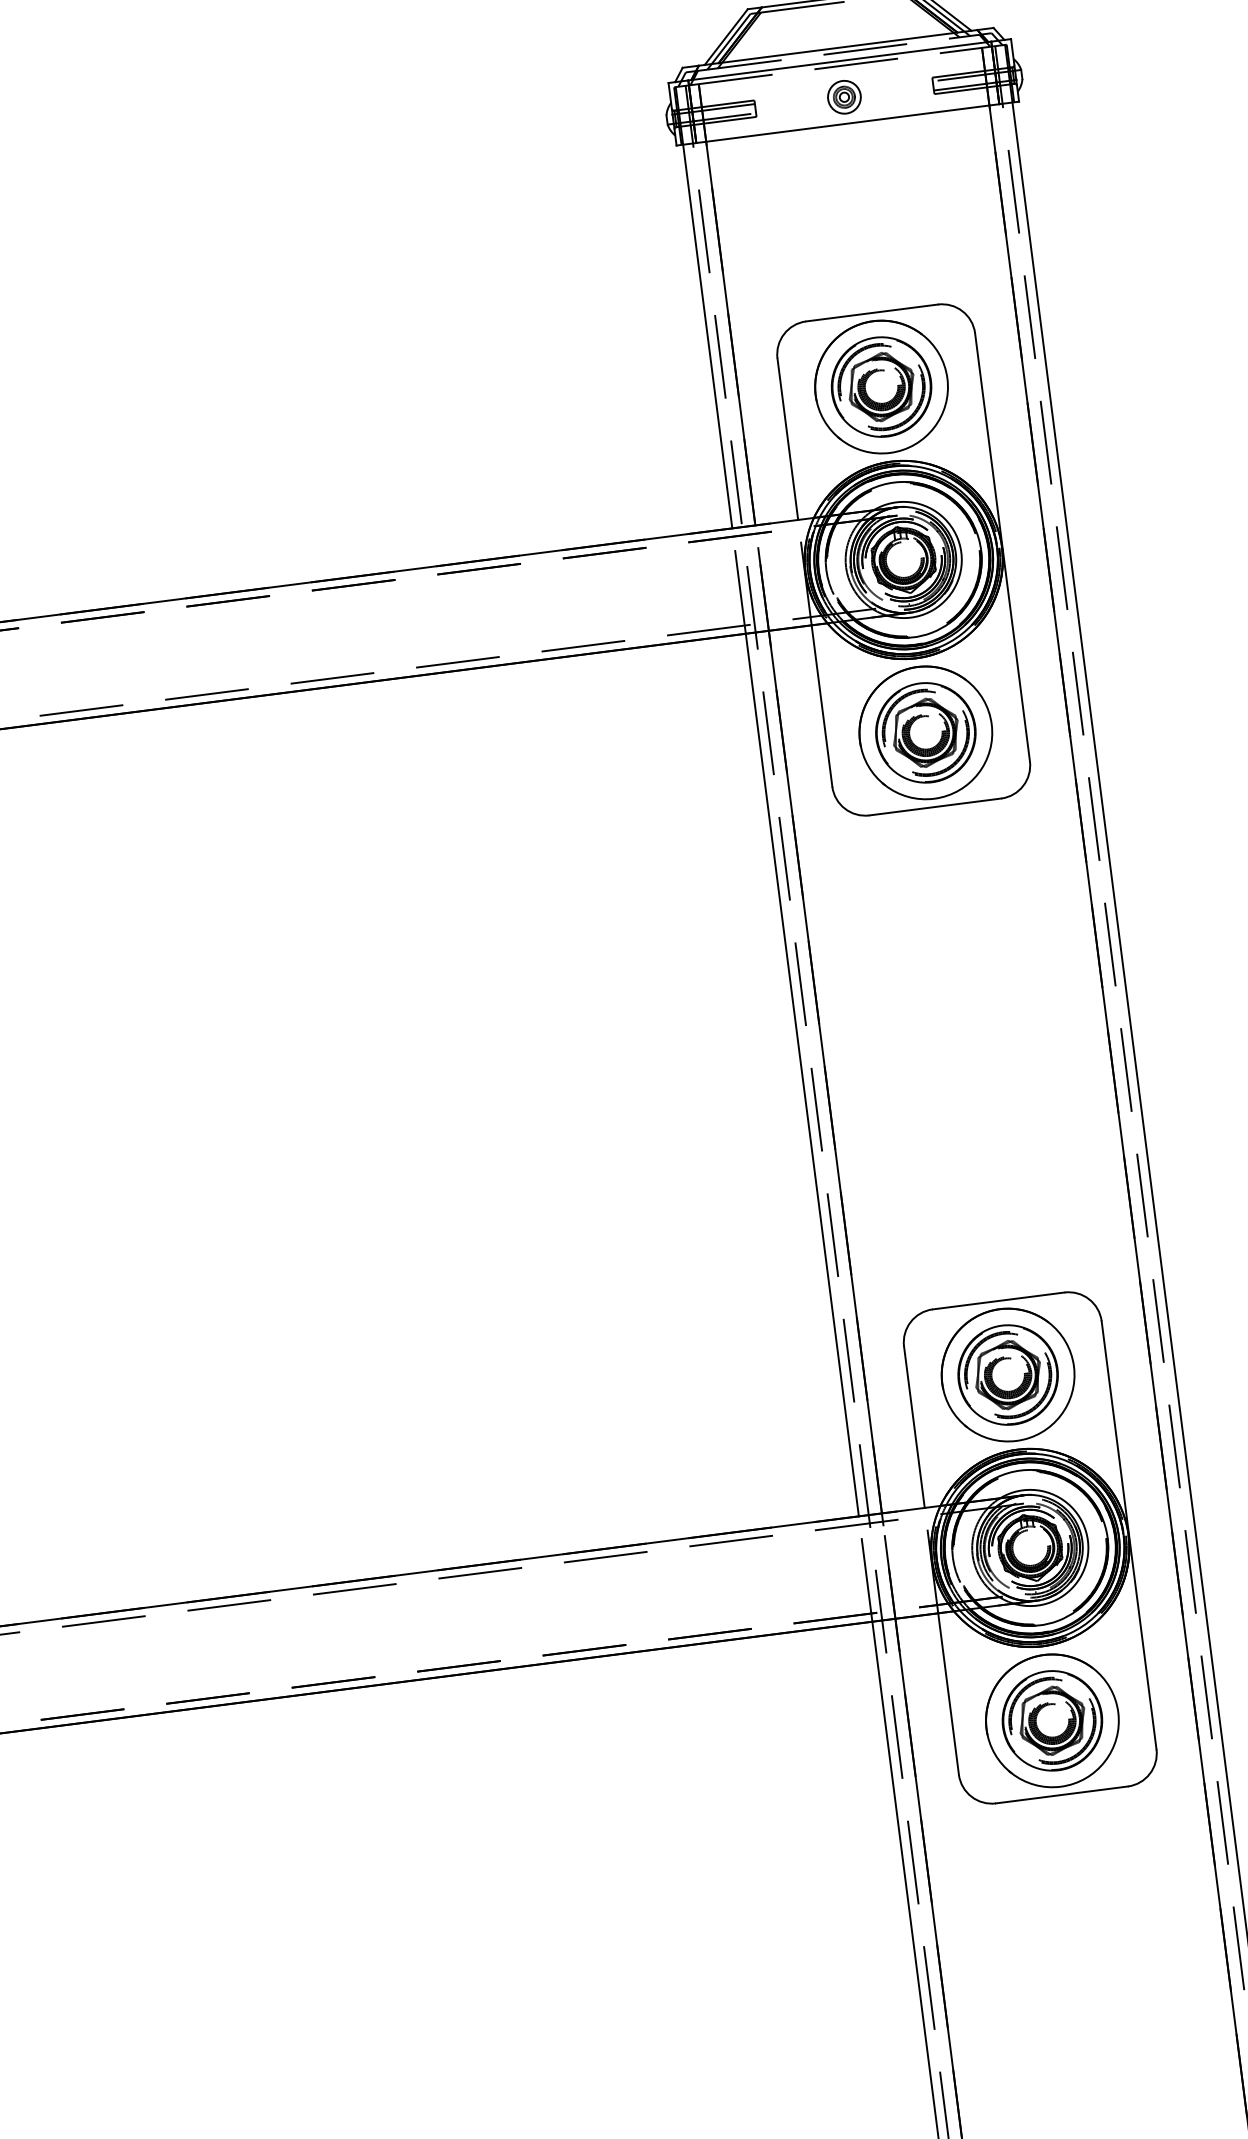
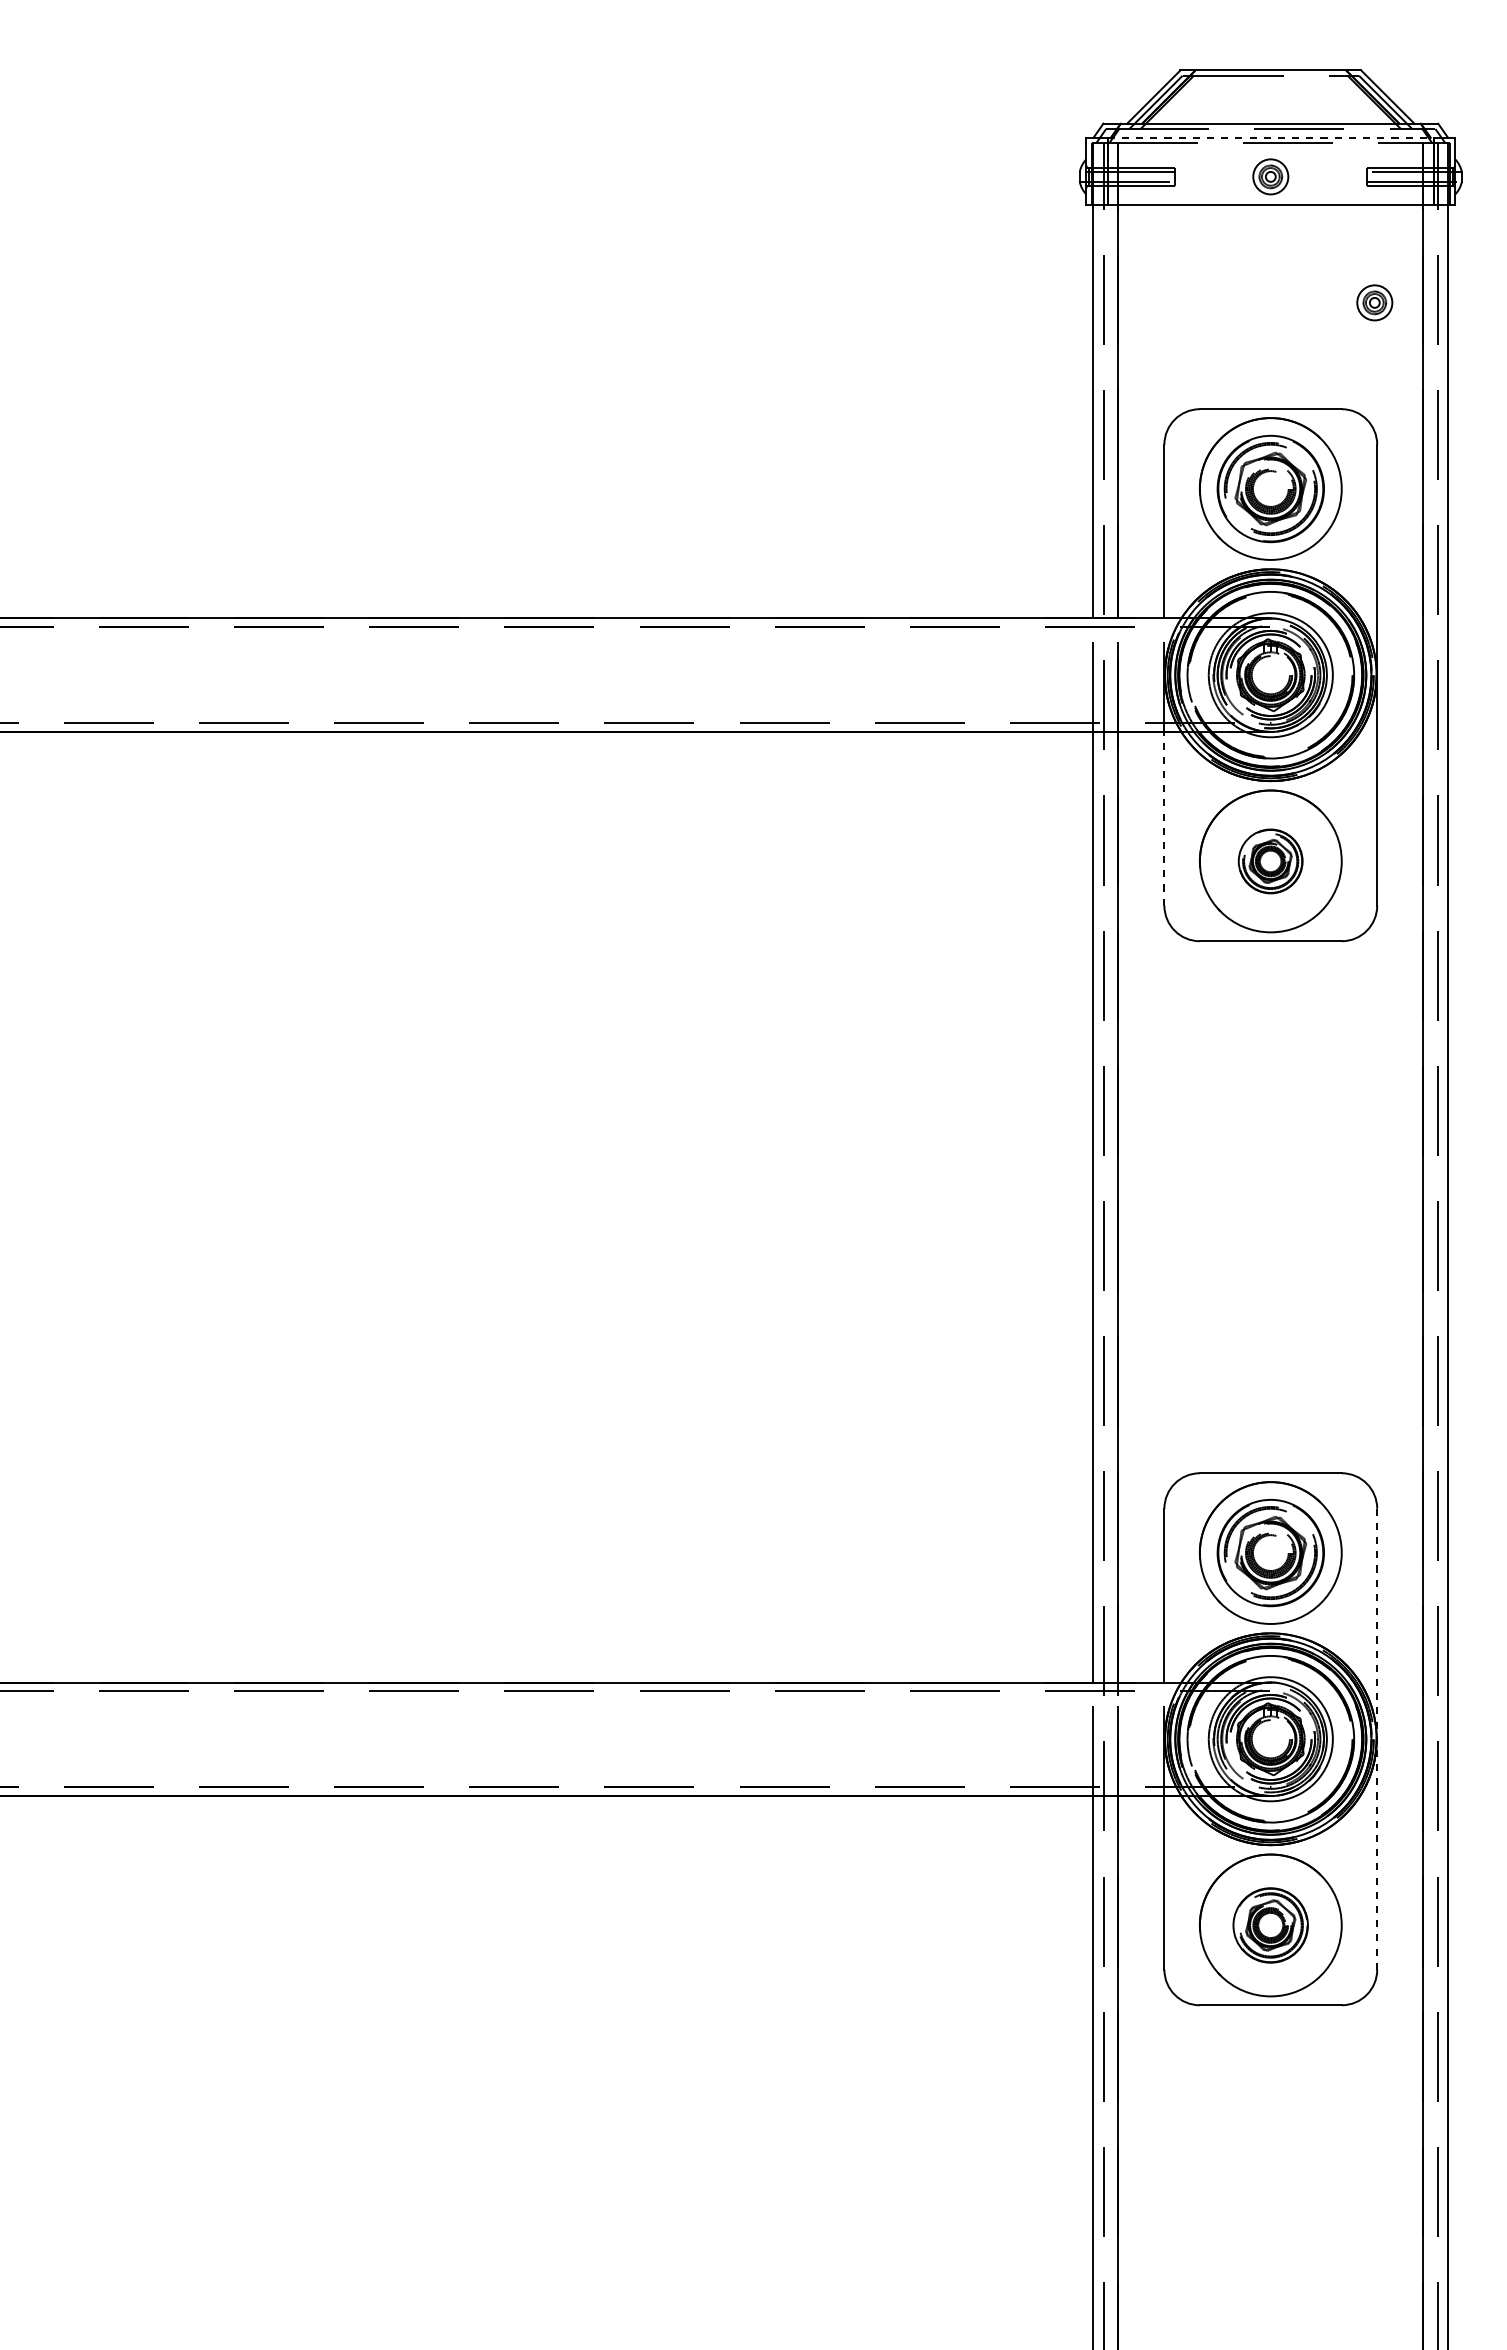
line: (840, 60) -> (1271, 137), solid -> dashed
part: (955, 201) -> (1374, 302), added
line: (822, 705) -> (1164, 818), solid -> dashed
part: (925, 732) -> (1270, 861), size x0.6
line: (1129, 1535) -> (1377, 1739), solid -> dashed
part: (1052, 1720) -> (1270, 1925), size x0.7

